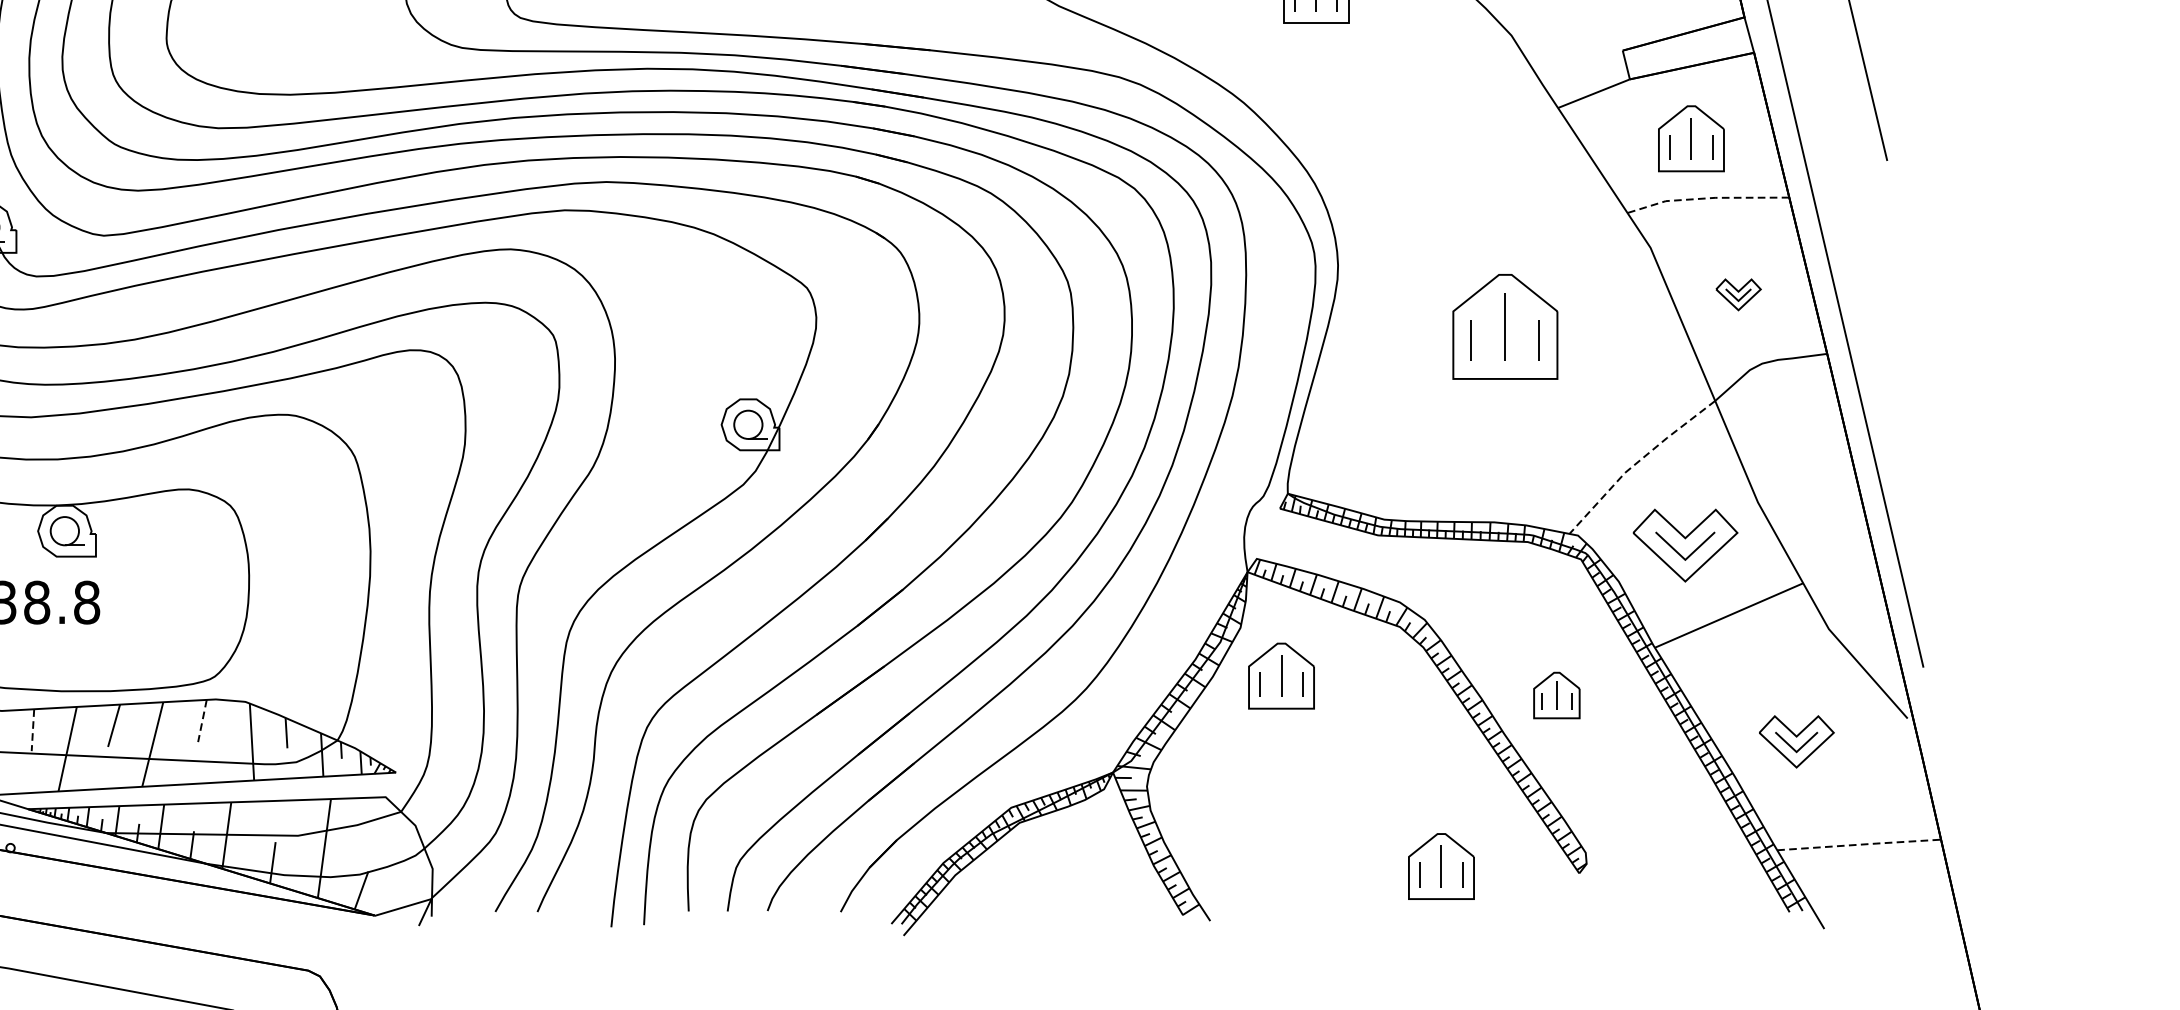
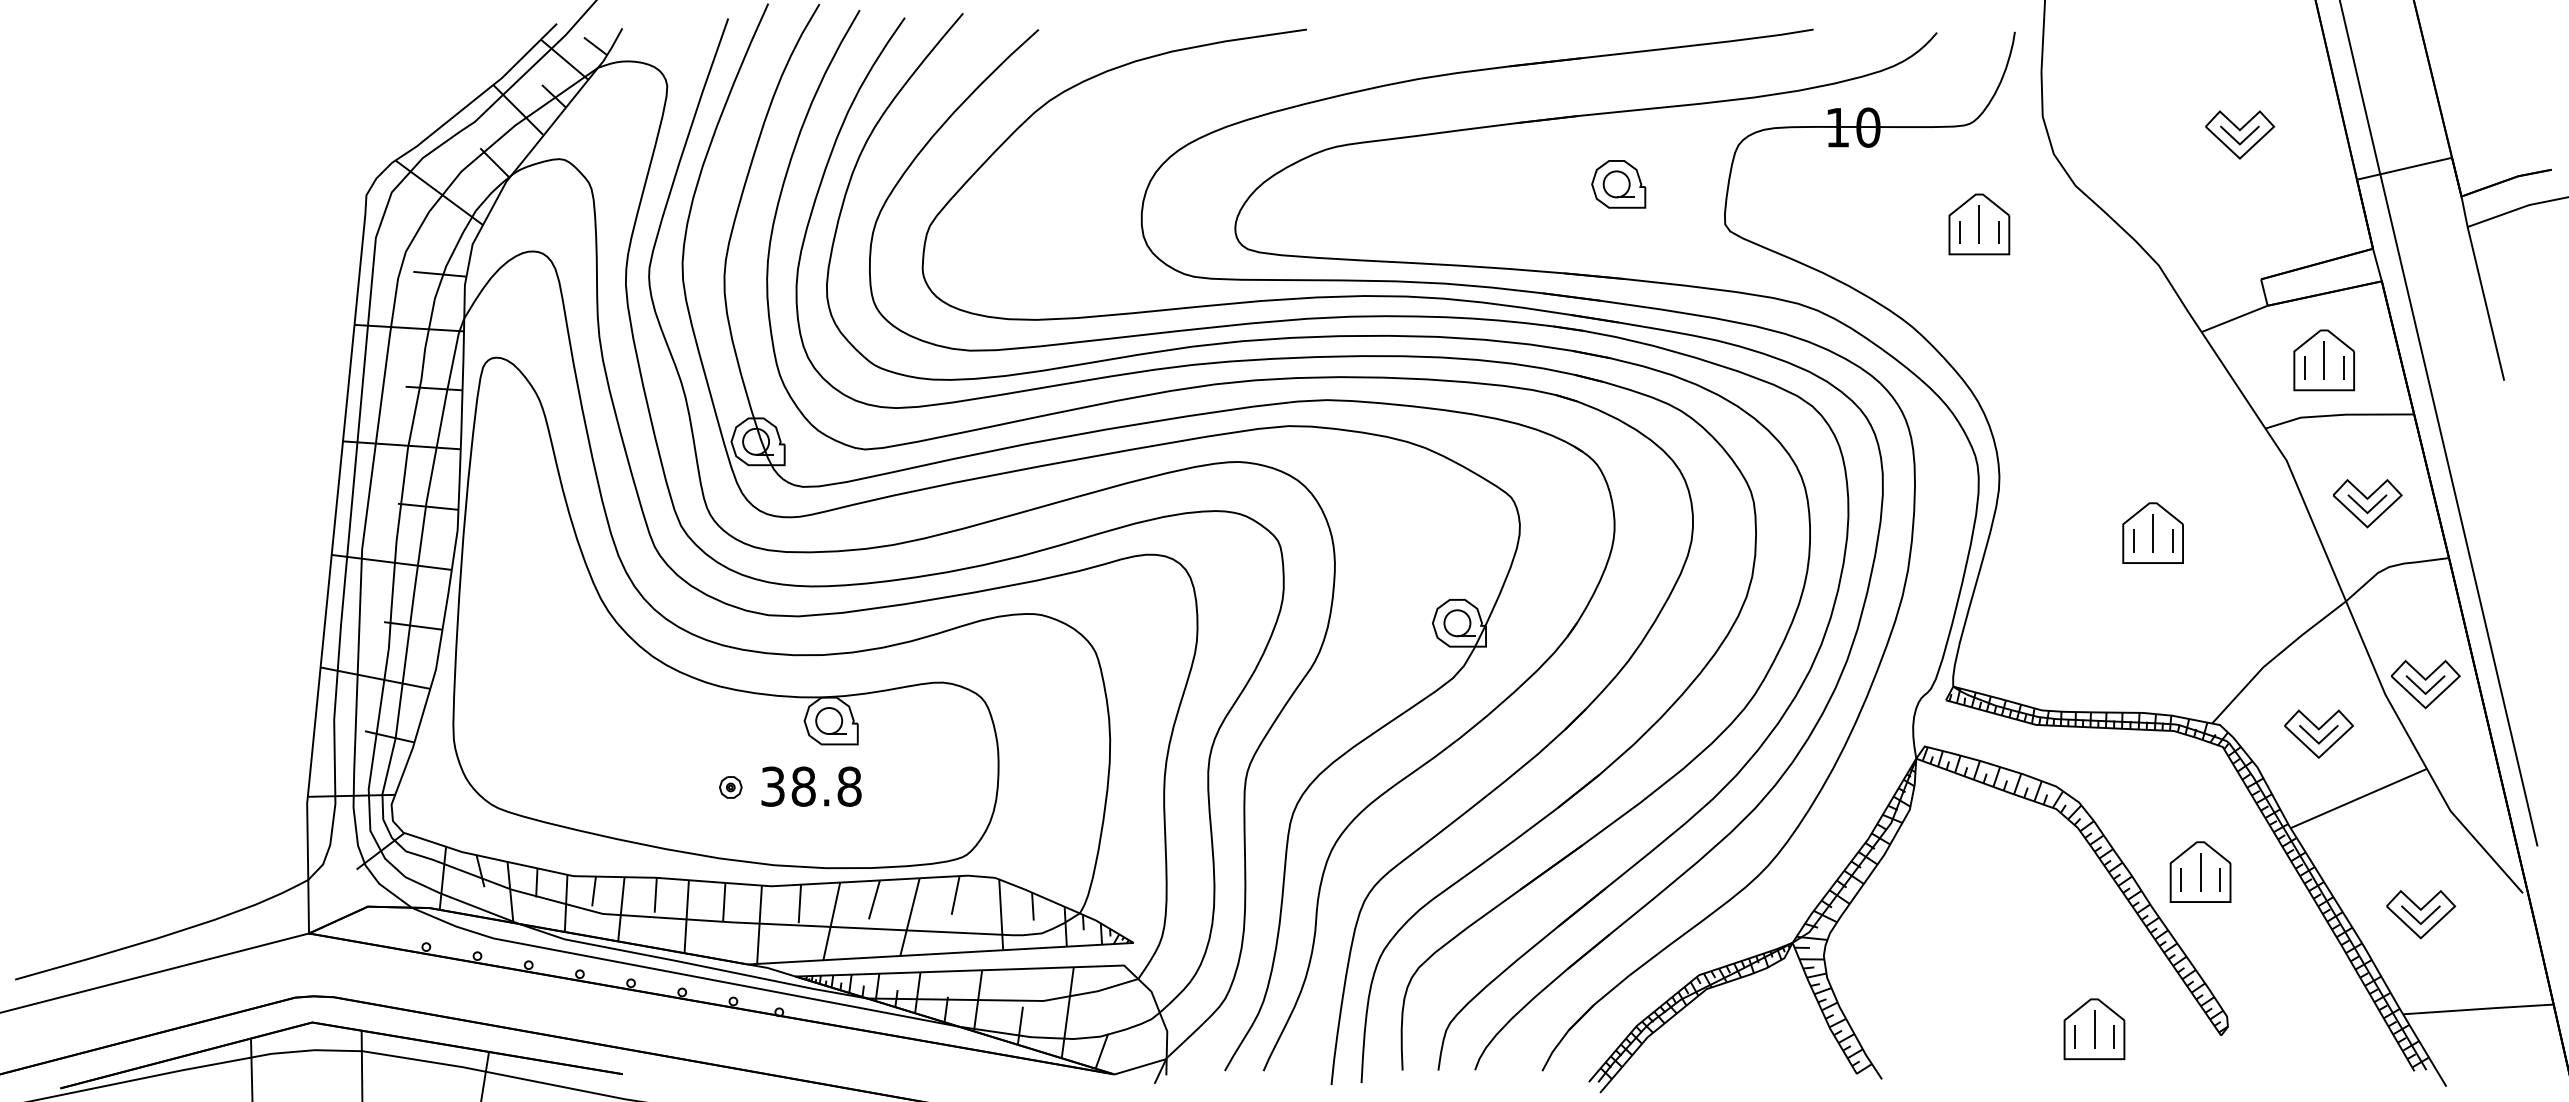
line: (1708, 198) -> (2339, 415), dashed -> solid
part: (1738, 294) -> (2367, 503), size x1.67
part: (1504, 326) -> (2152, 532), size x0.62
line: (1637, 462) -> (2274, 657), dashed -> solid
part: (1801, 491) -> (2425, 684), added
part: (1686, 544) -> (2319, 733), size x0.71
part: (1281, 676) -> (1947, 854), removed
part: (1556, 694) -> (2200, 871), size x1.43
line: (202, 721) -> (955, 895), dashed -> solid
line: (32, 730) -> (799, 904), dashed -> solid
line: (1860, 845) -> (2479, 1009), dashed -> solid

